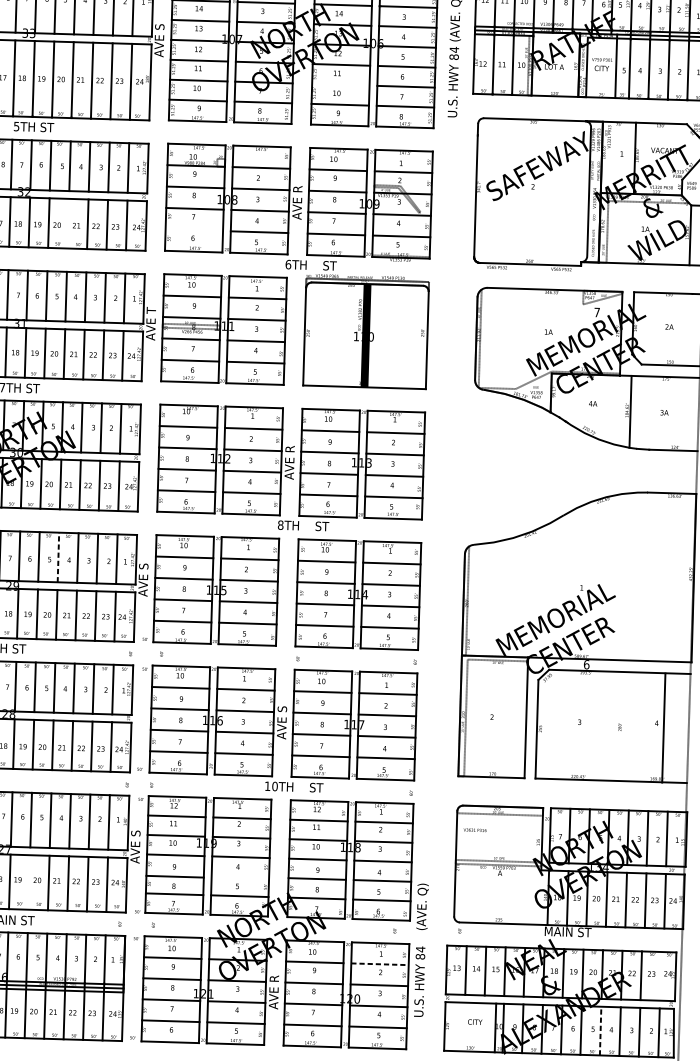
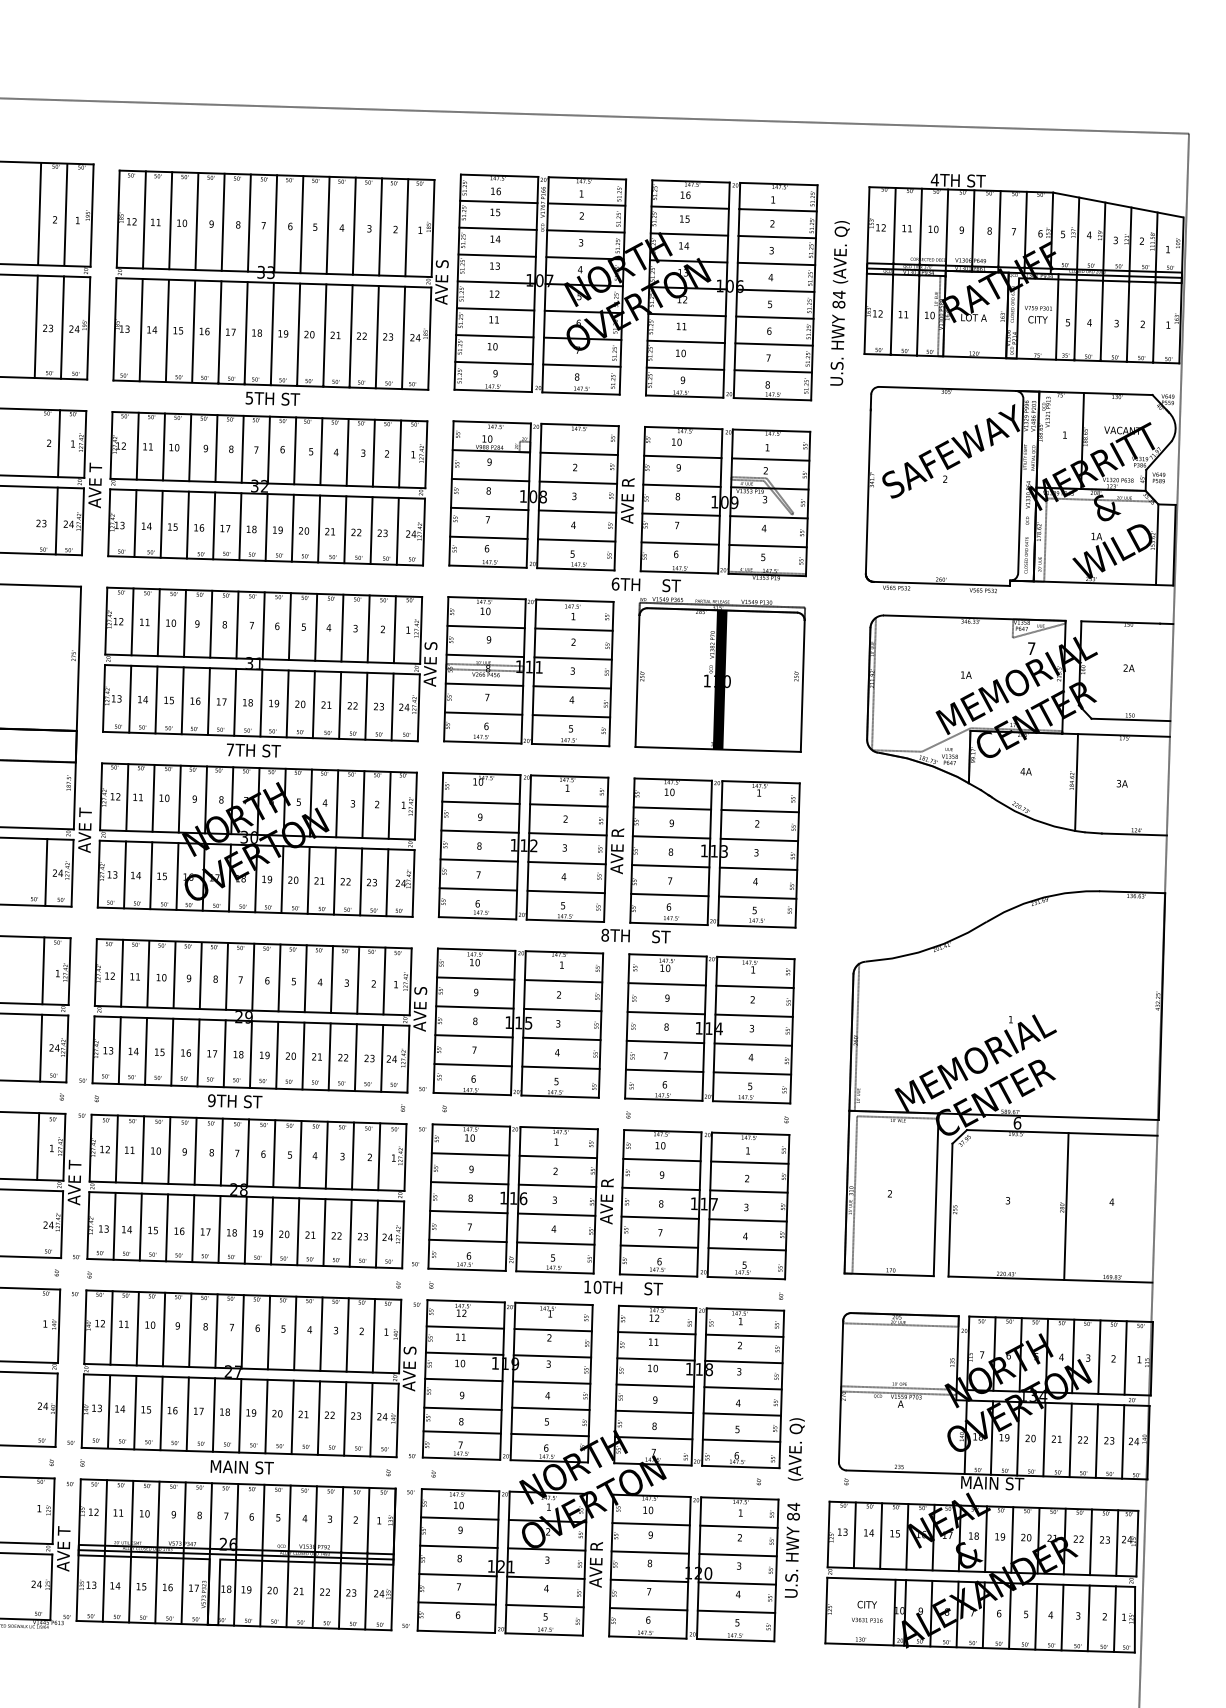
line: (340, 84) -> (685, 341), added
line: (68, 223) -> (319, 528), added
line: (194, 230) -> (488, 537), added
text: (151, 323) -> (430, 663), AVE T -> AVE S
line: (58, 557) -> (305, 978), dashed -> solid
text: (281, 722) -> (606, 1201), AVE S -> AVE R
line: (663, 728) -> (1066, 1206), moved
text: (475, 829) -> (867, 1619), moved
line: (240, 876) -> (550, 1408), added
line: (29, 882) -> (266, 1416), added
line: (380, 964) -> (739, 1526), dashed -> solid
line: (660, 975) -> (1117, 1542), added
line: (600, 1030) -> (1036, 1616), dashed -> solid

